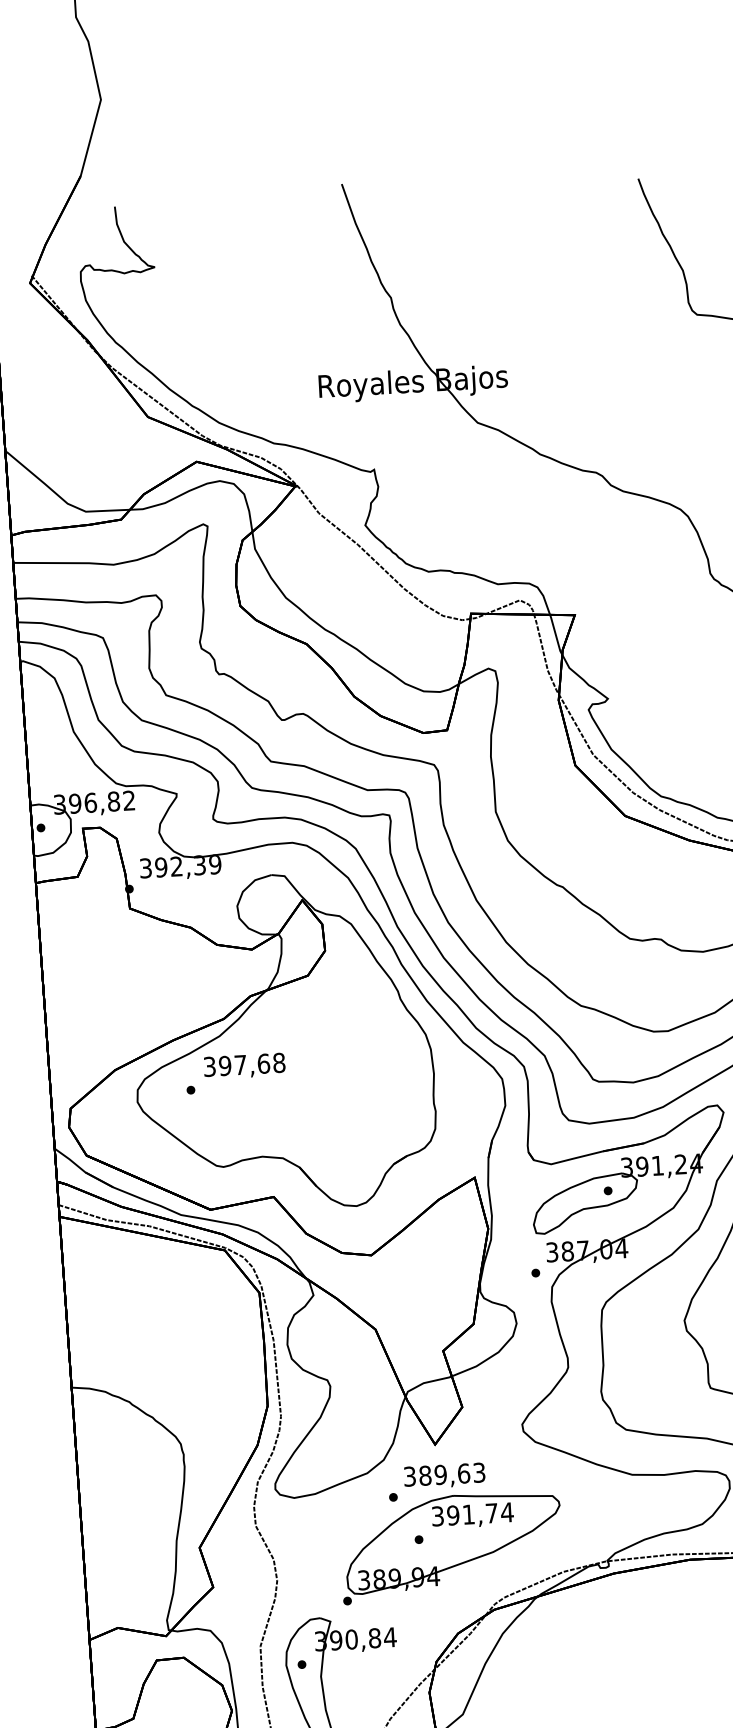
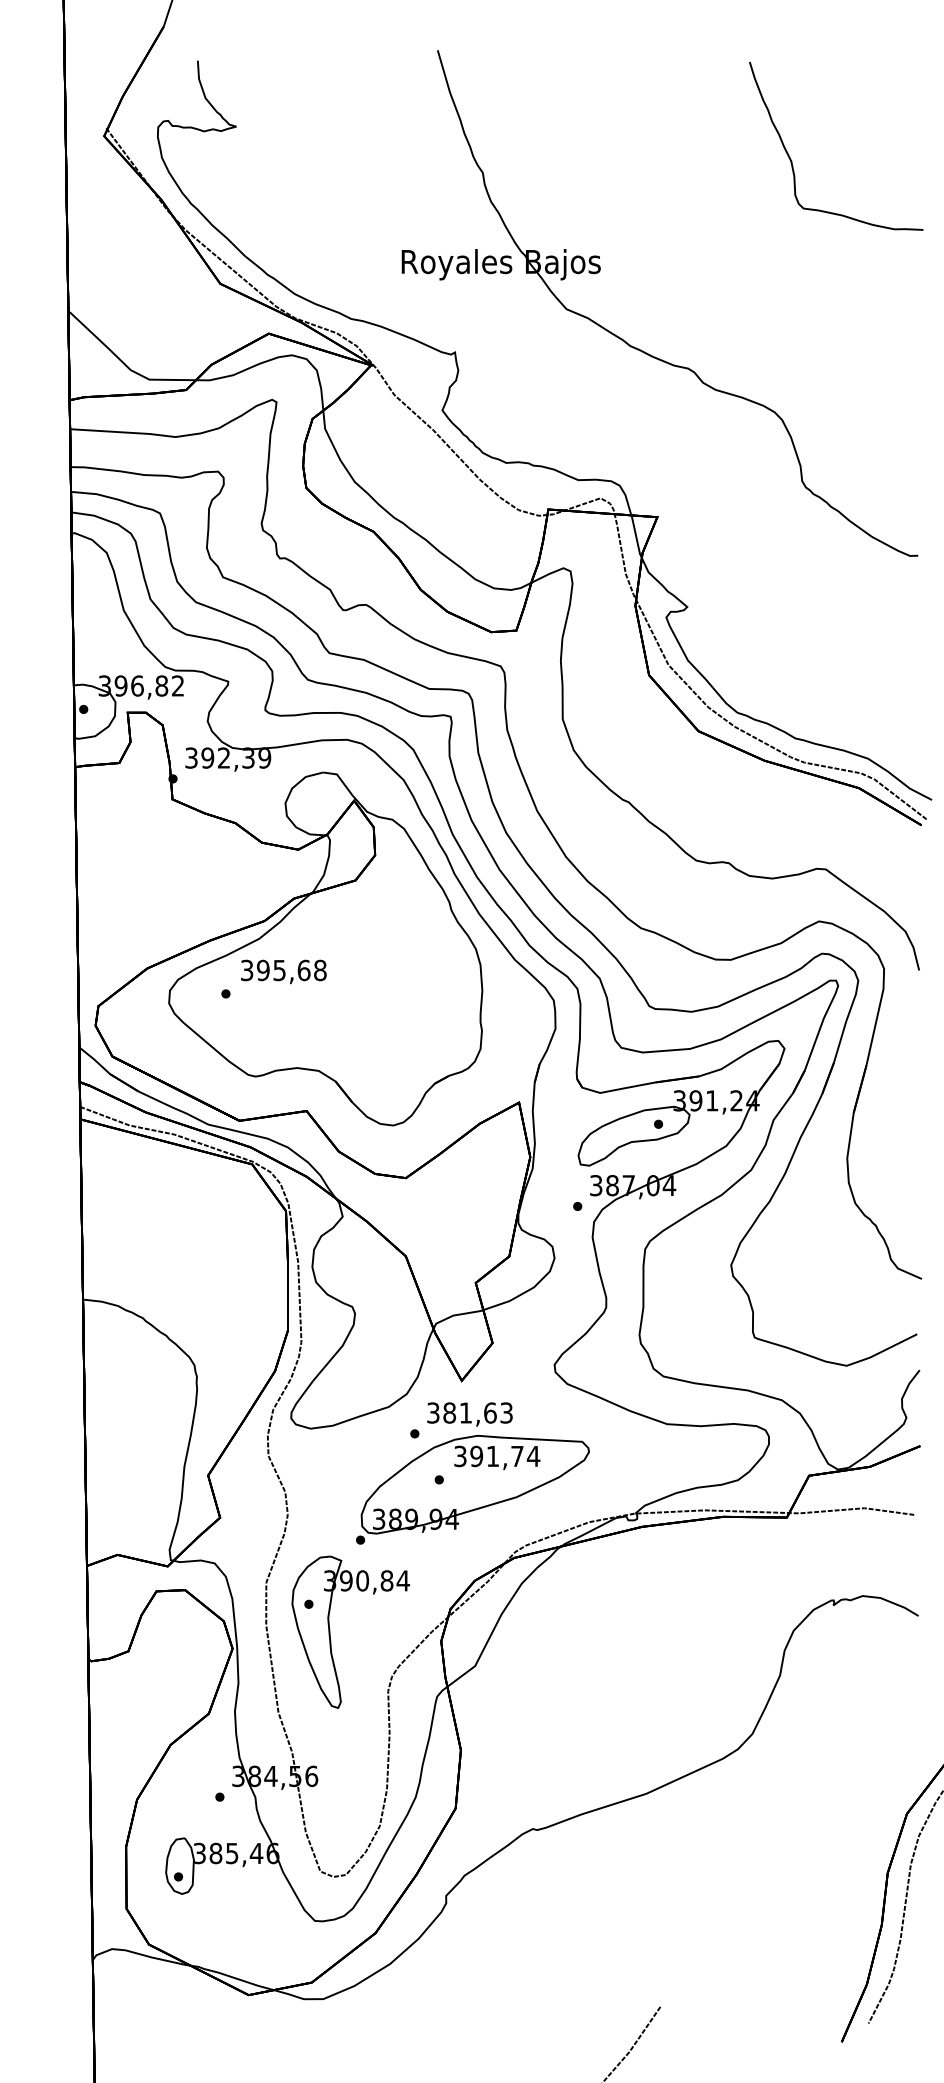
text: (240, 1065) -> (279, 970), 397,68 -> 395,68
text: (440, 1474) -> (465, 1412), 389,63 -> 381,63

